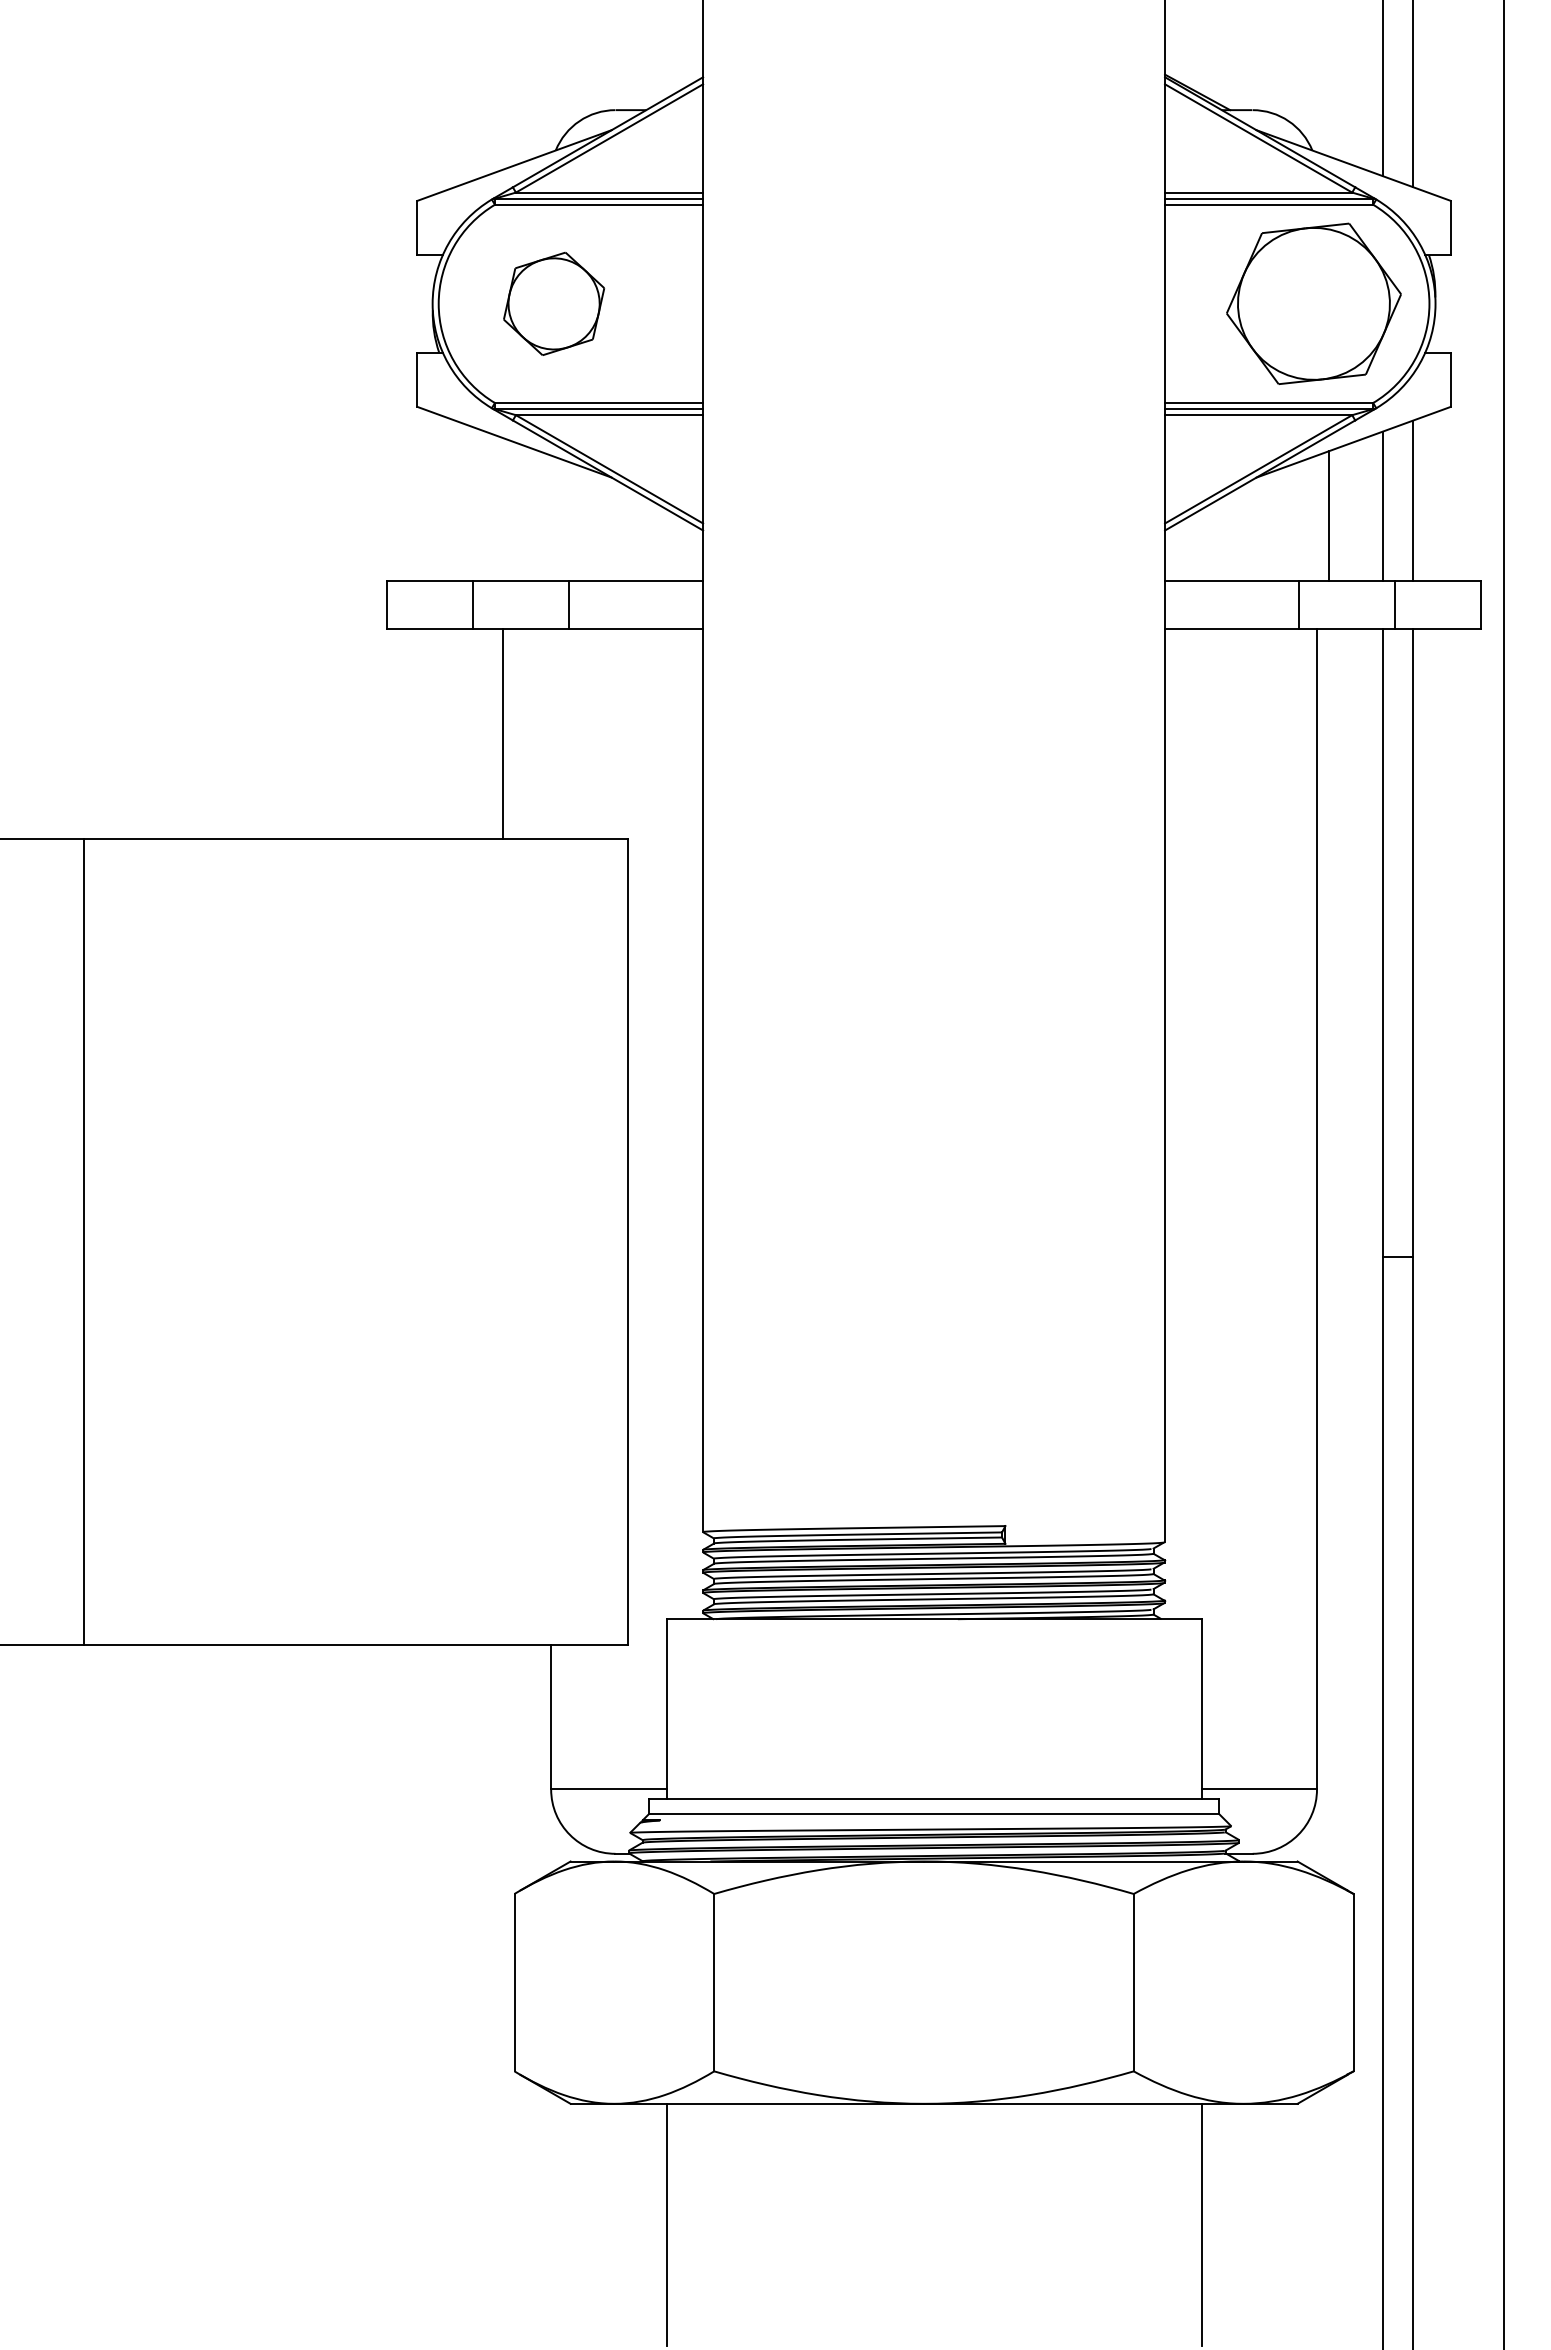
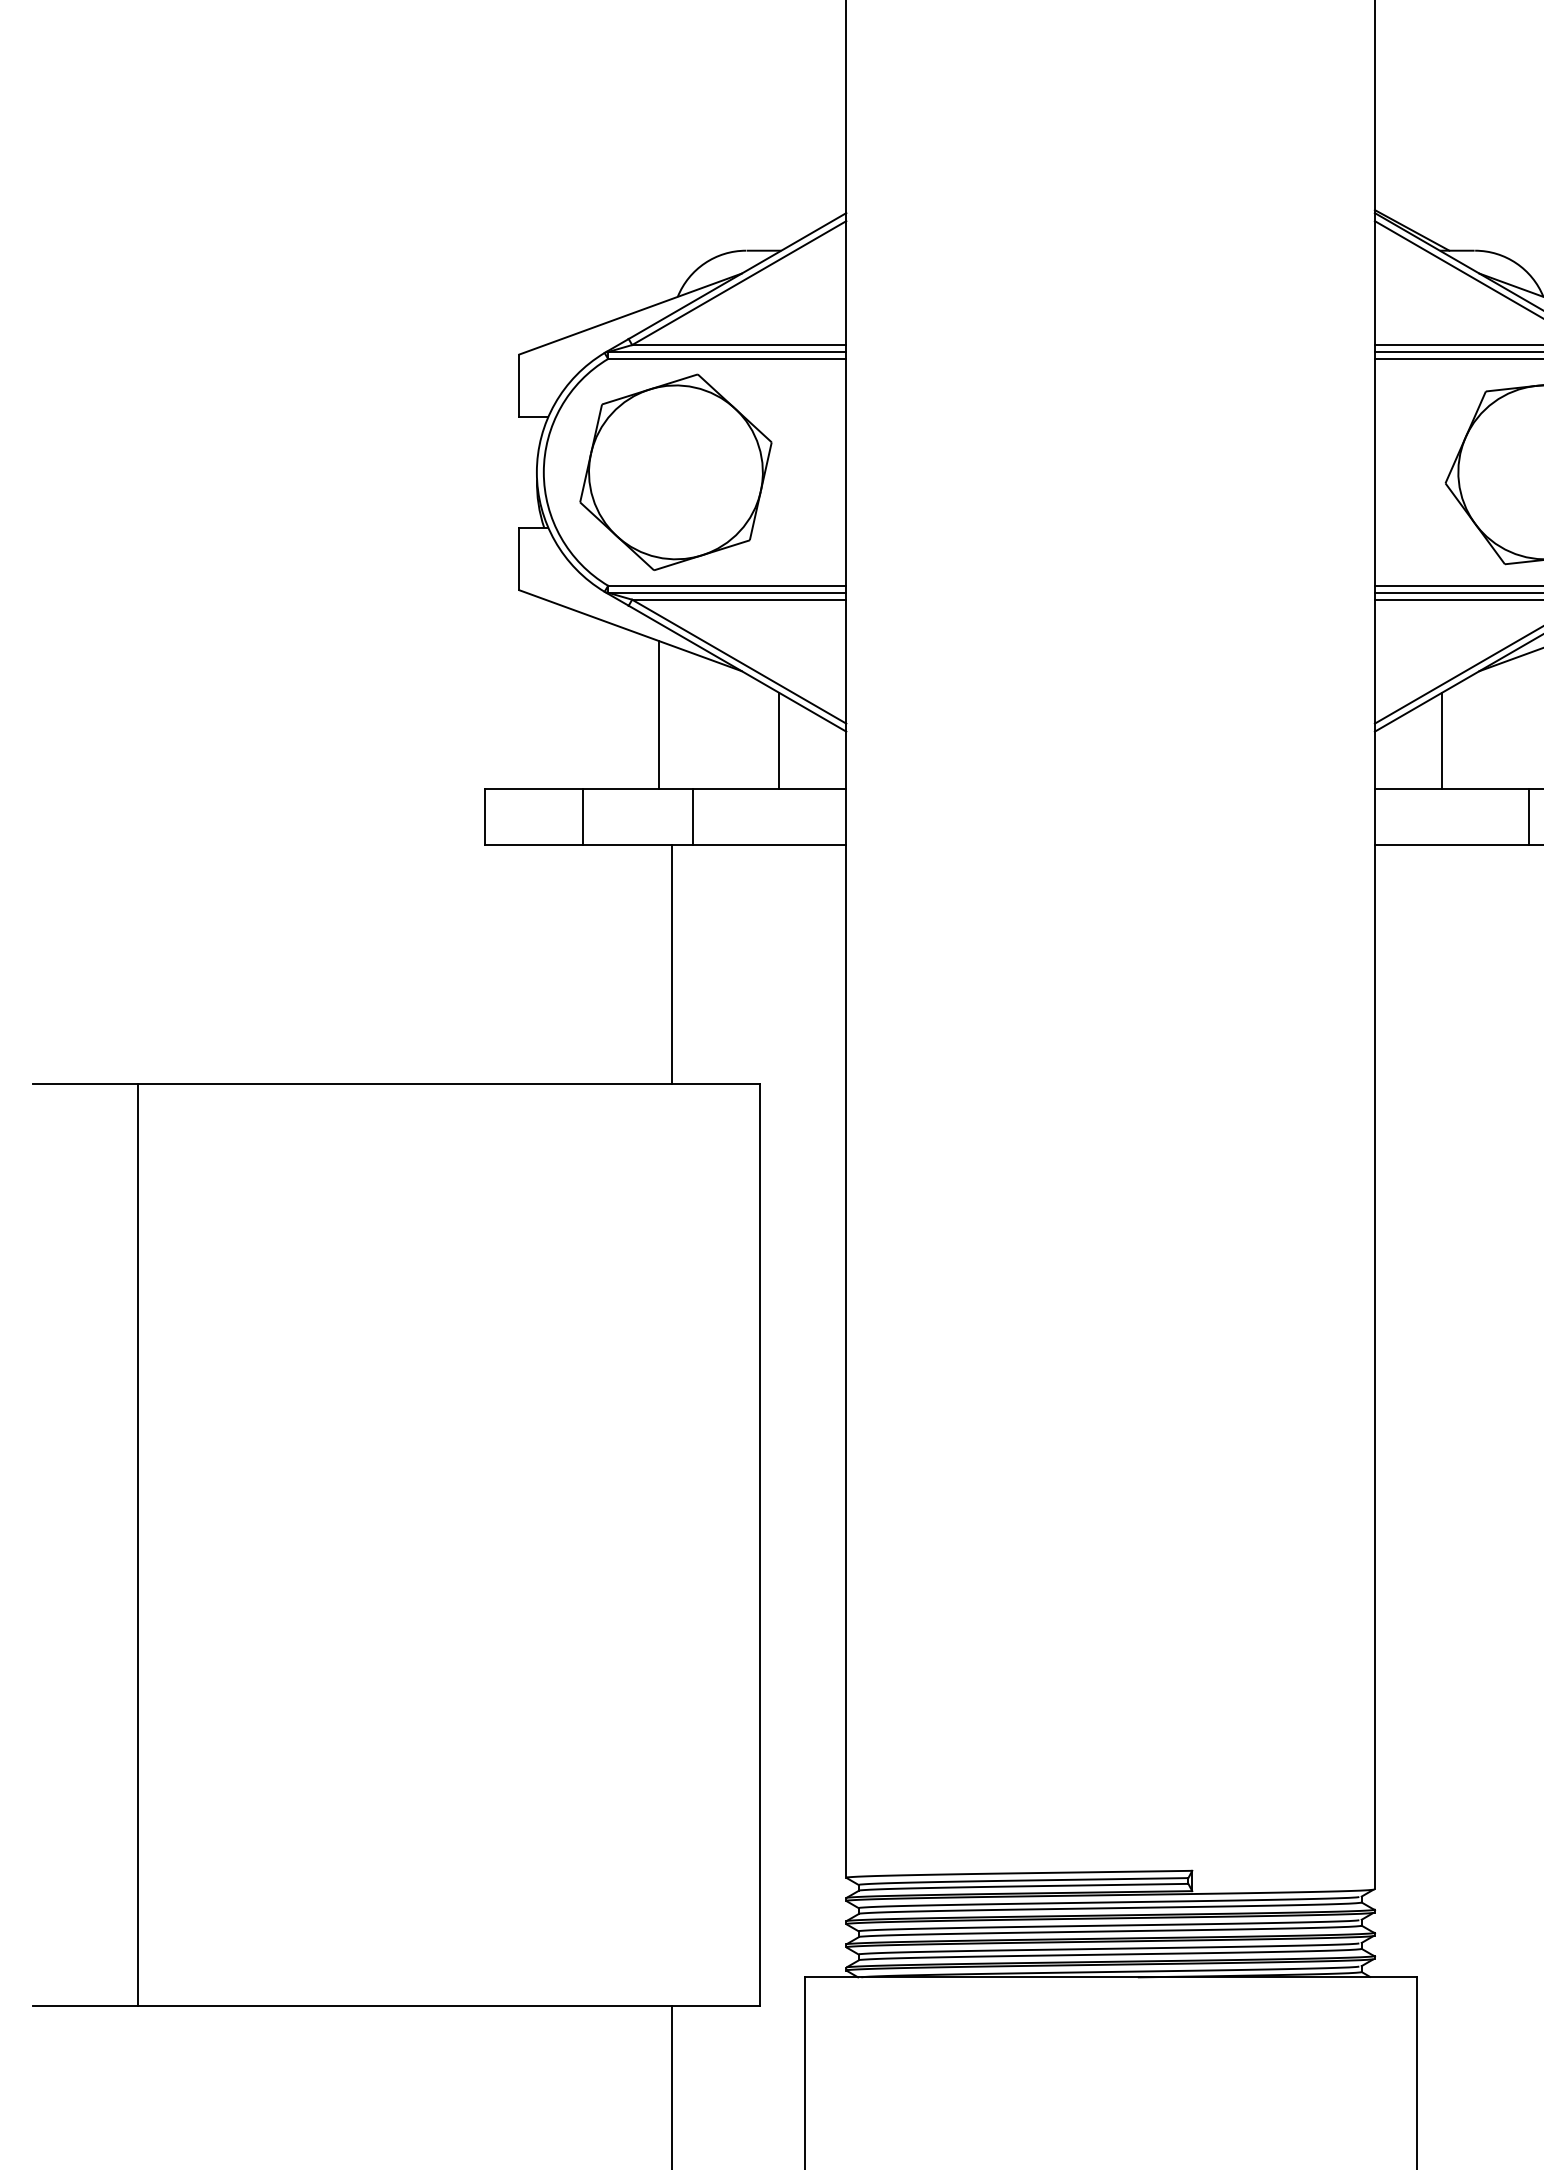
part: (553, 303) -> (675, 471), size x1.67
line: (538, 515) -> (657, 714), added
line: (644, 538) -> (779, 740), added
line: (1224, 538) -> (1442, 740), added
line: (503, 733) -> (672, 963), moved

